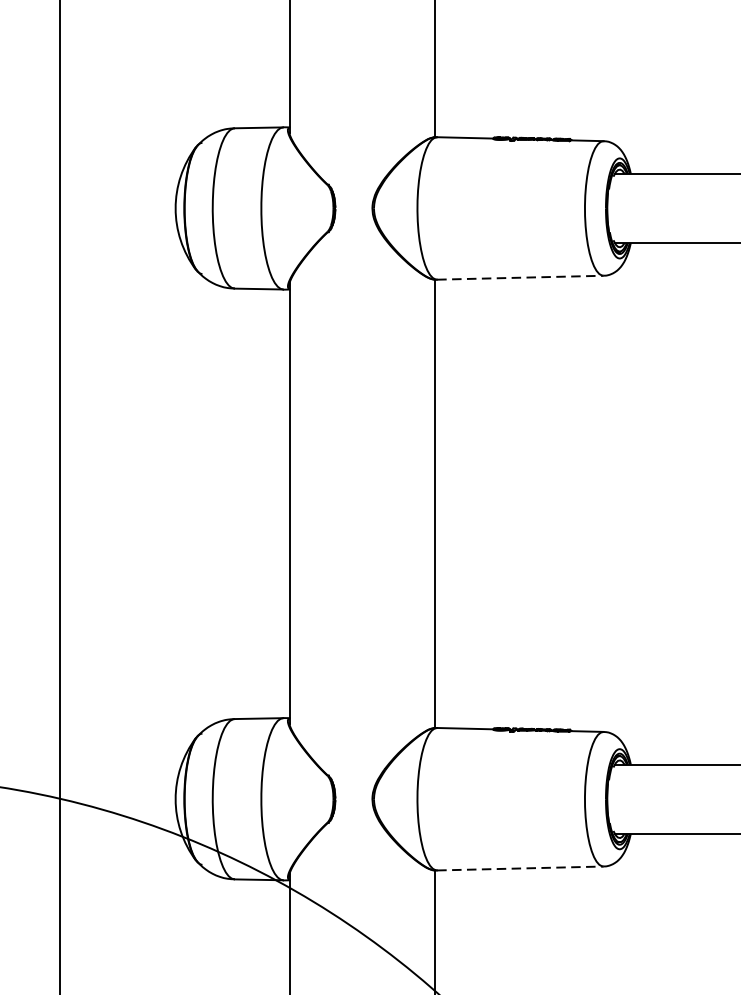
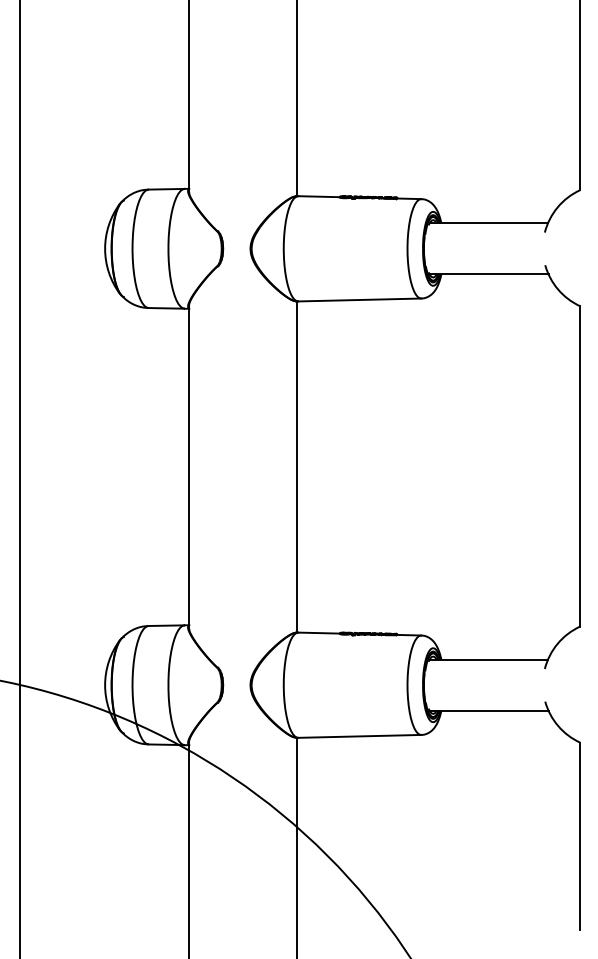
line: (521, 277) -> (360, 299), dashed -> solid
line: (521, 868) -> (360, 736), dashed -> solid

